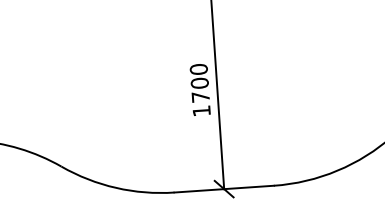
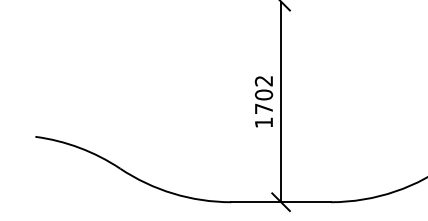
text: (199, 68) -> (264, 80), 1700 -> 1702

